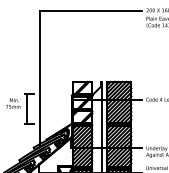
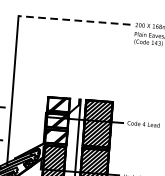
line: (90, 10) -> (74, 20), solid -> dashed

